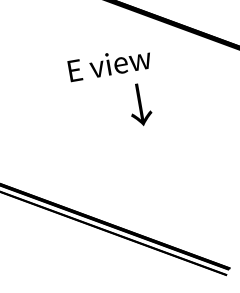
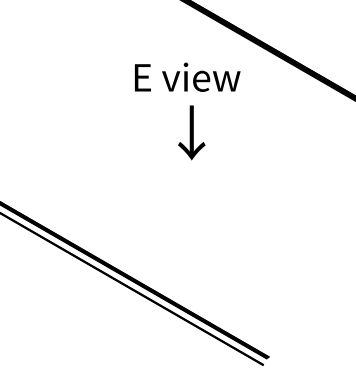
text: (109, 63) -> (187, 76), moved

